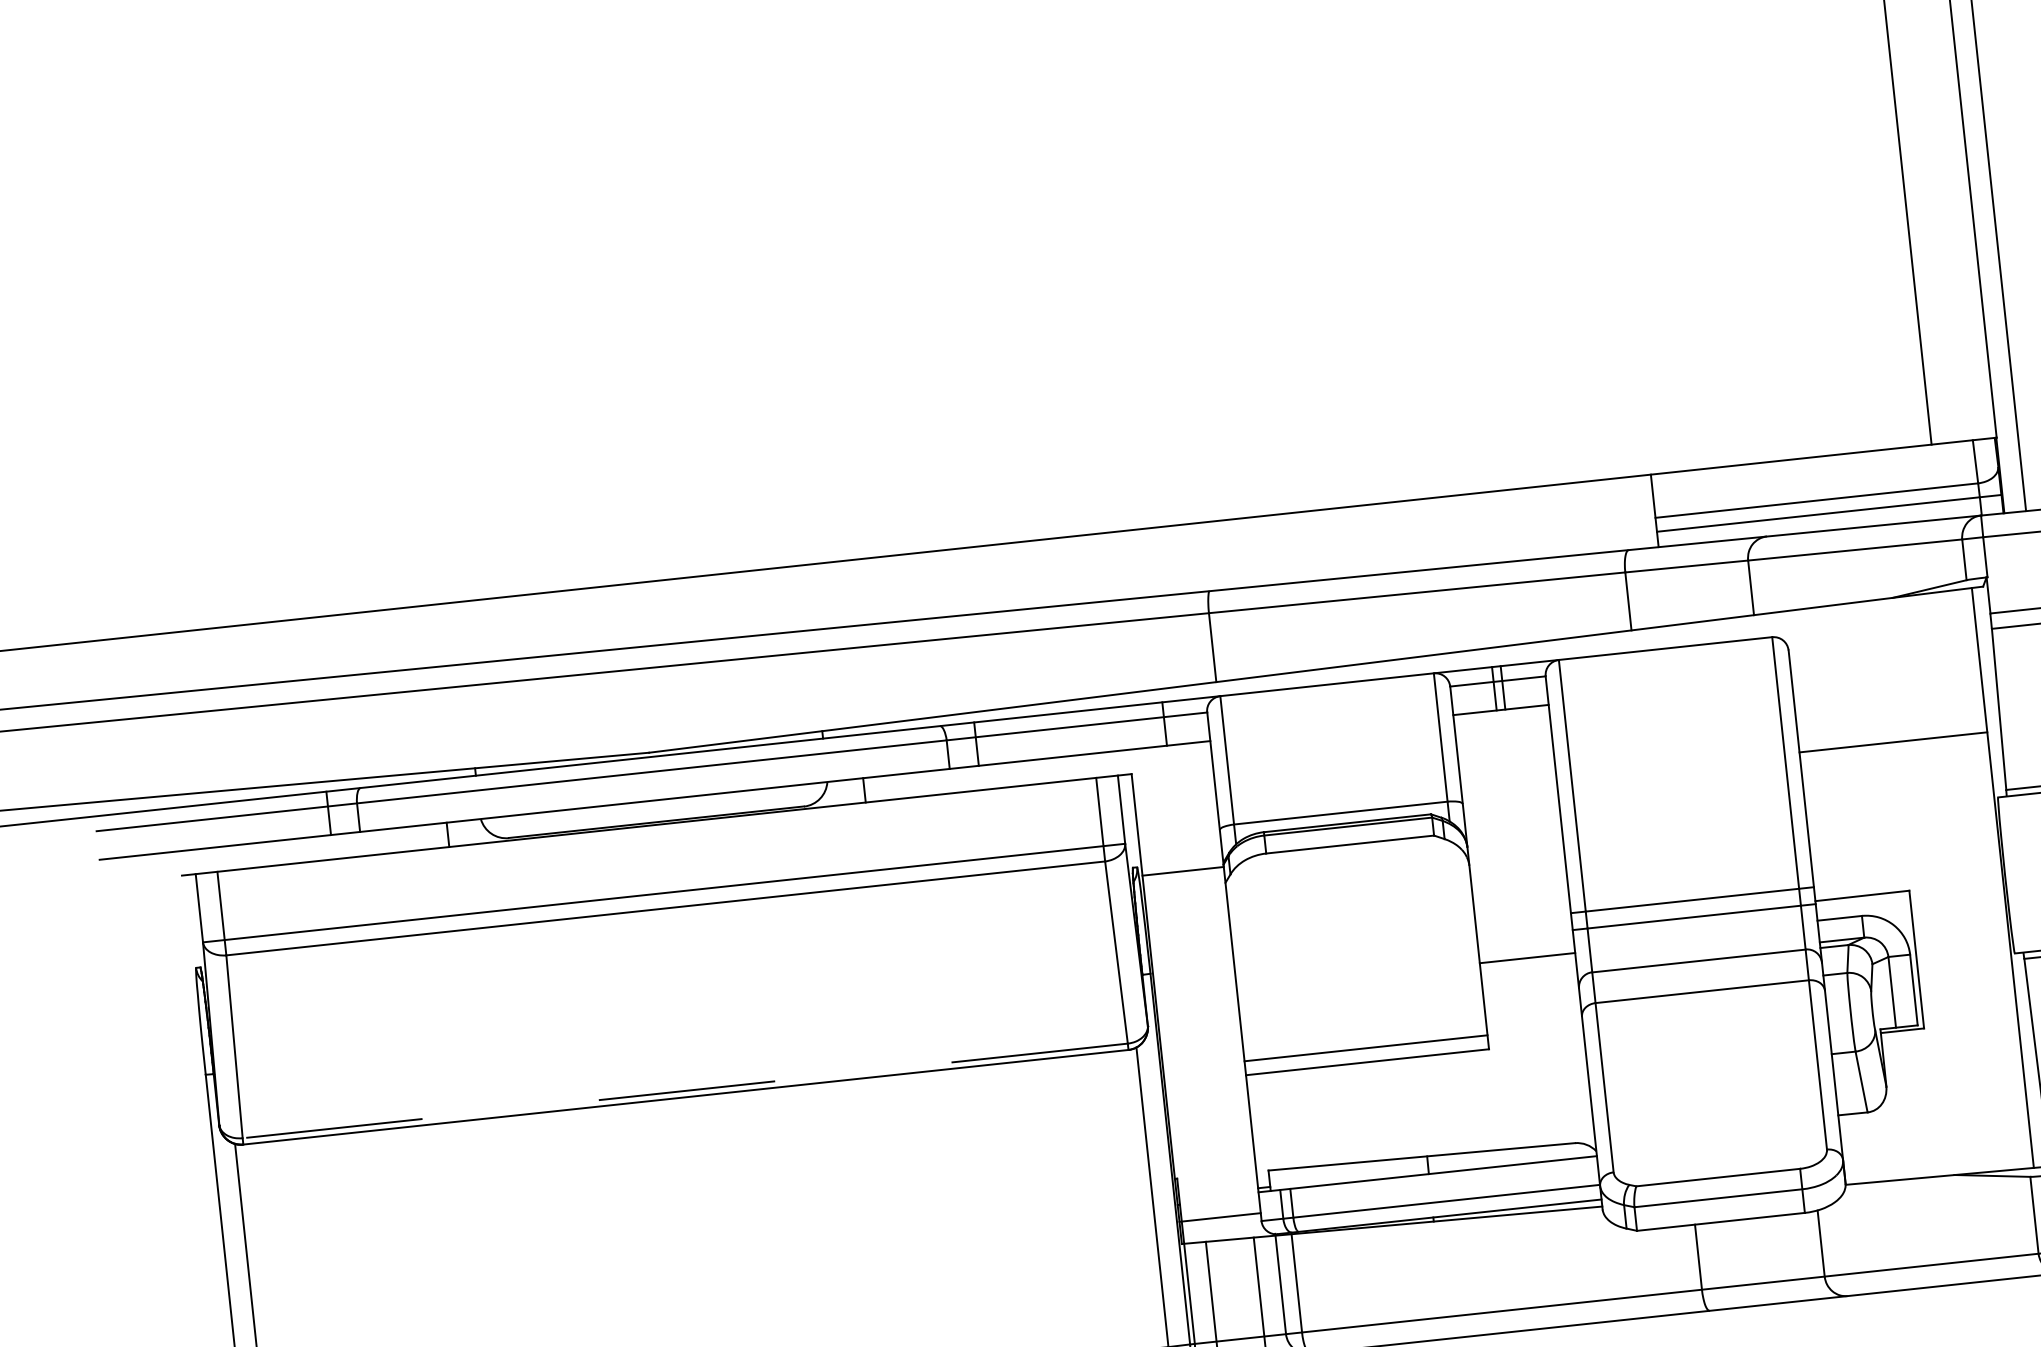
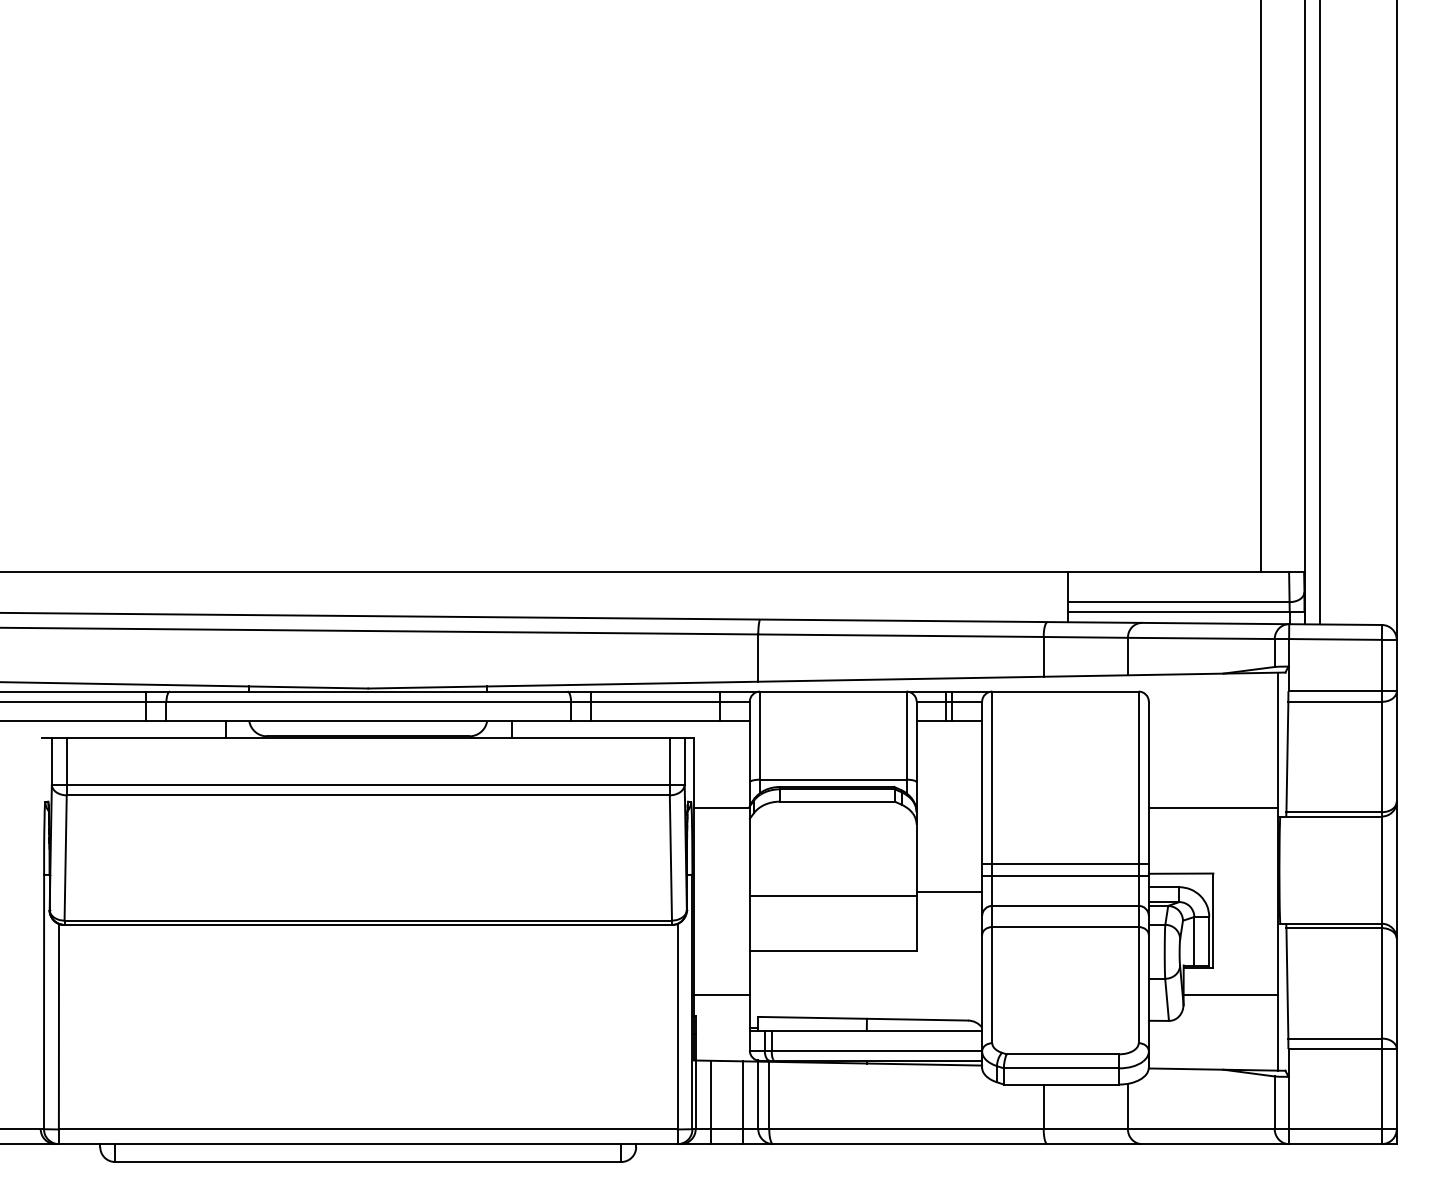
line: (1892, 742) -> (1212, 807), moved
line: (1364, 1049) -> (832, 896), moved
line: (1953, 1065) -> (1230, 995), added
line: (685, 1090) -> (368, 920), dashed -> solid
line: (1219, 1217) -> (721, 995), moved

